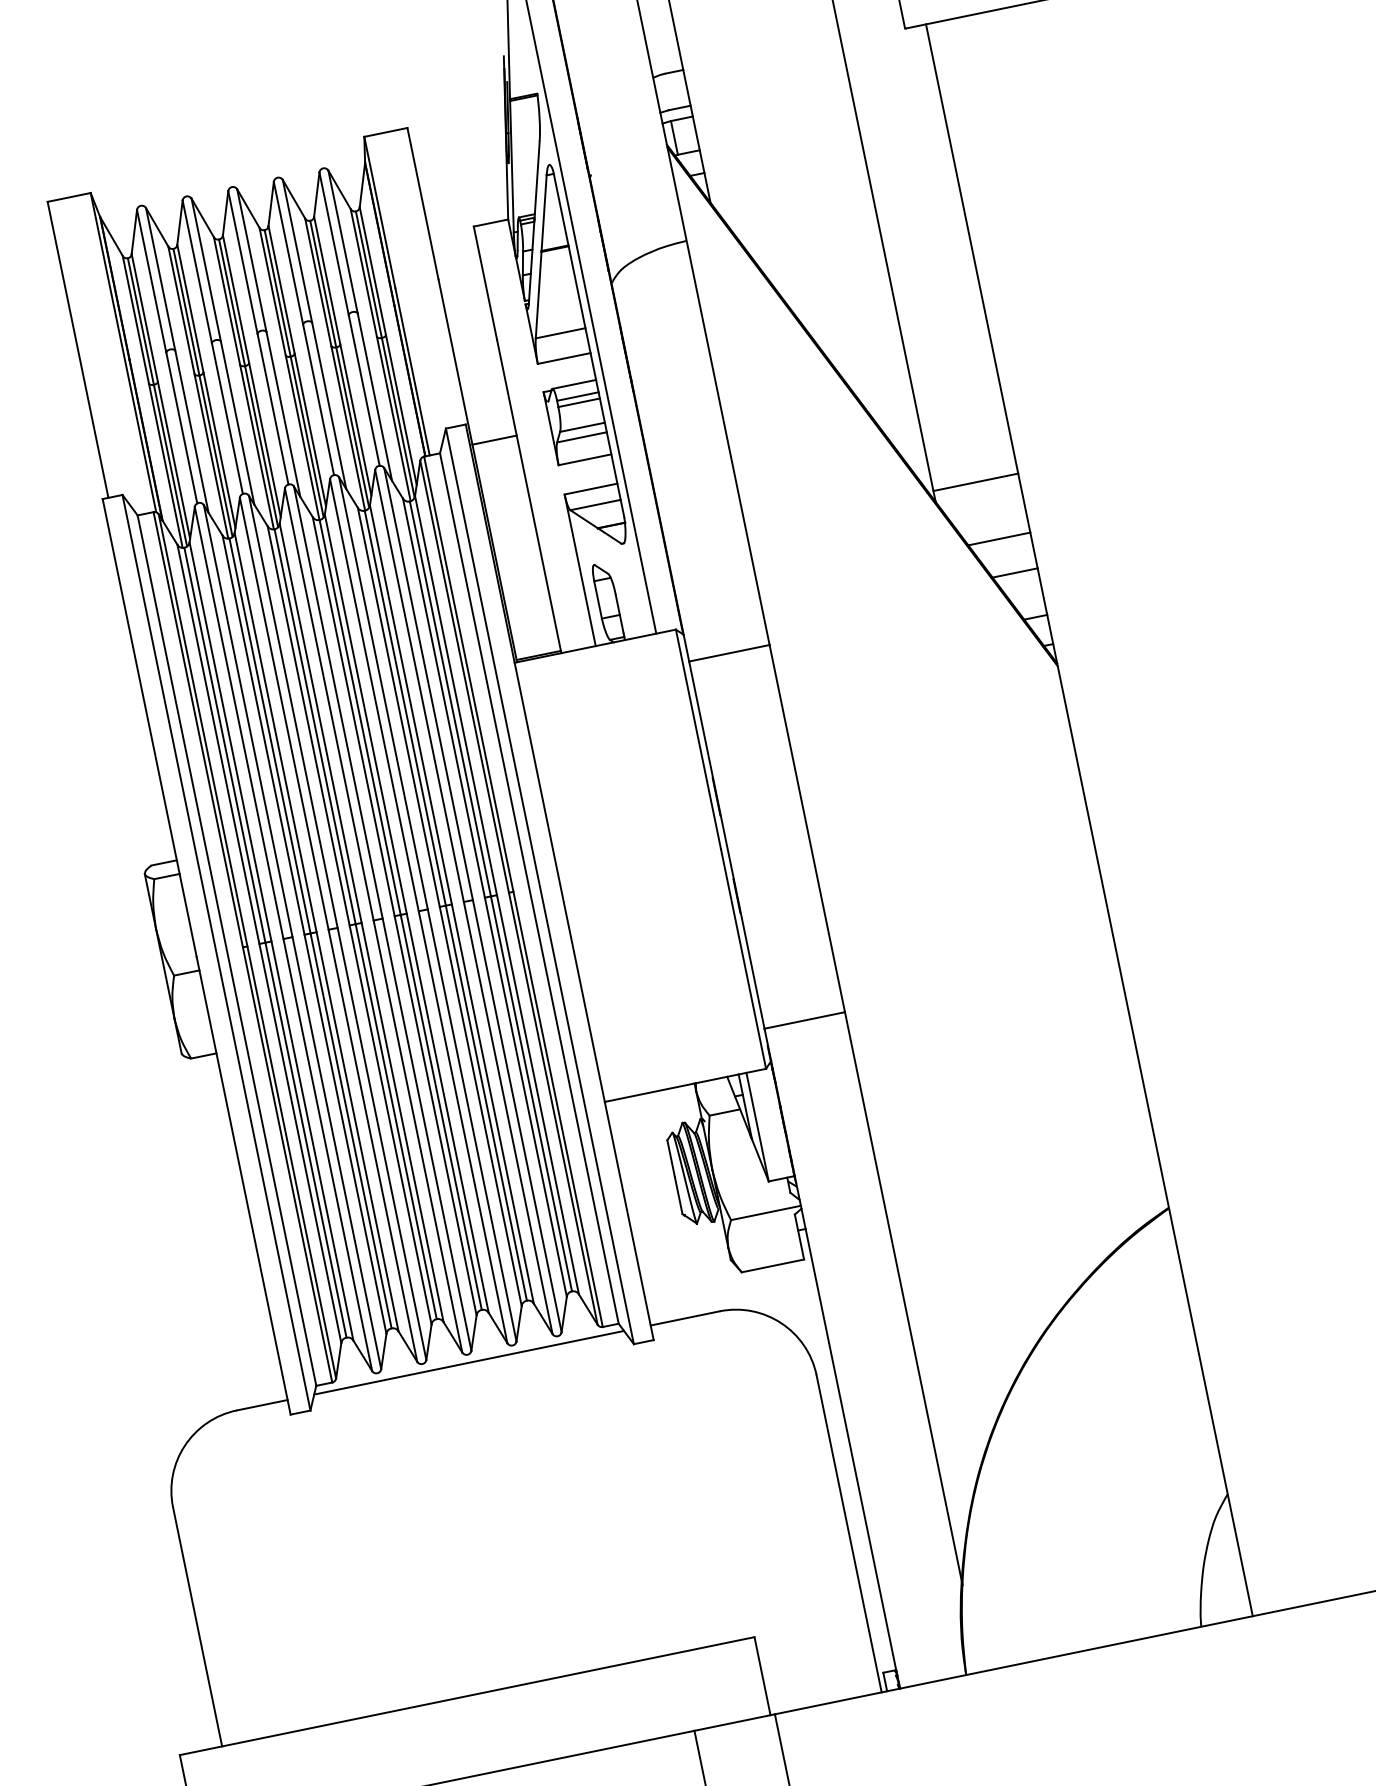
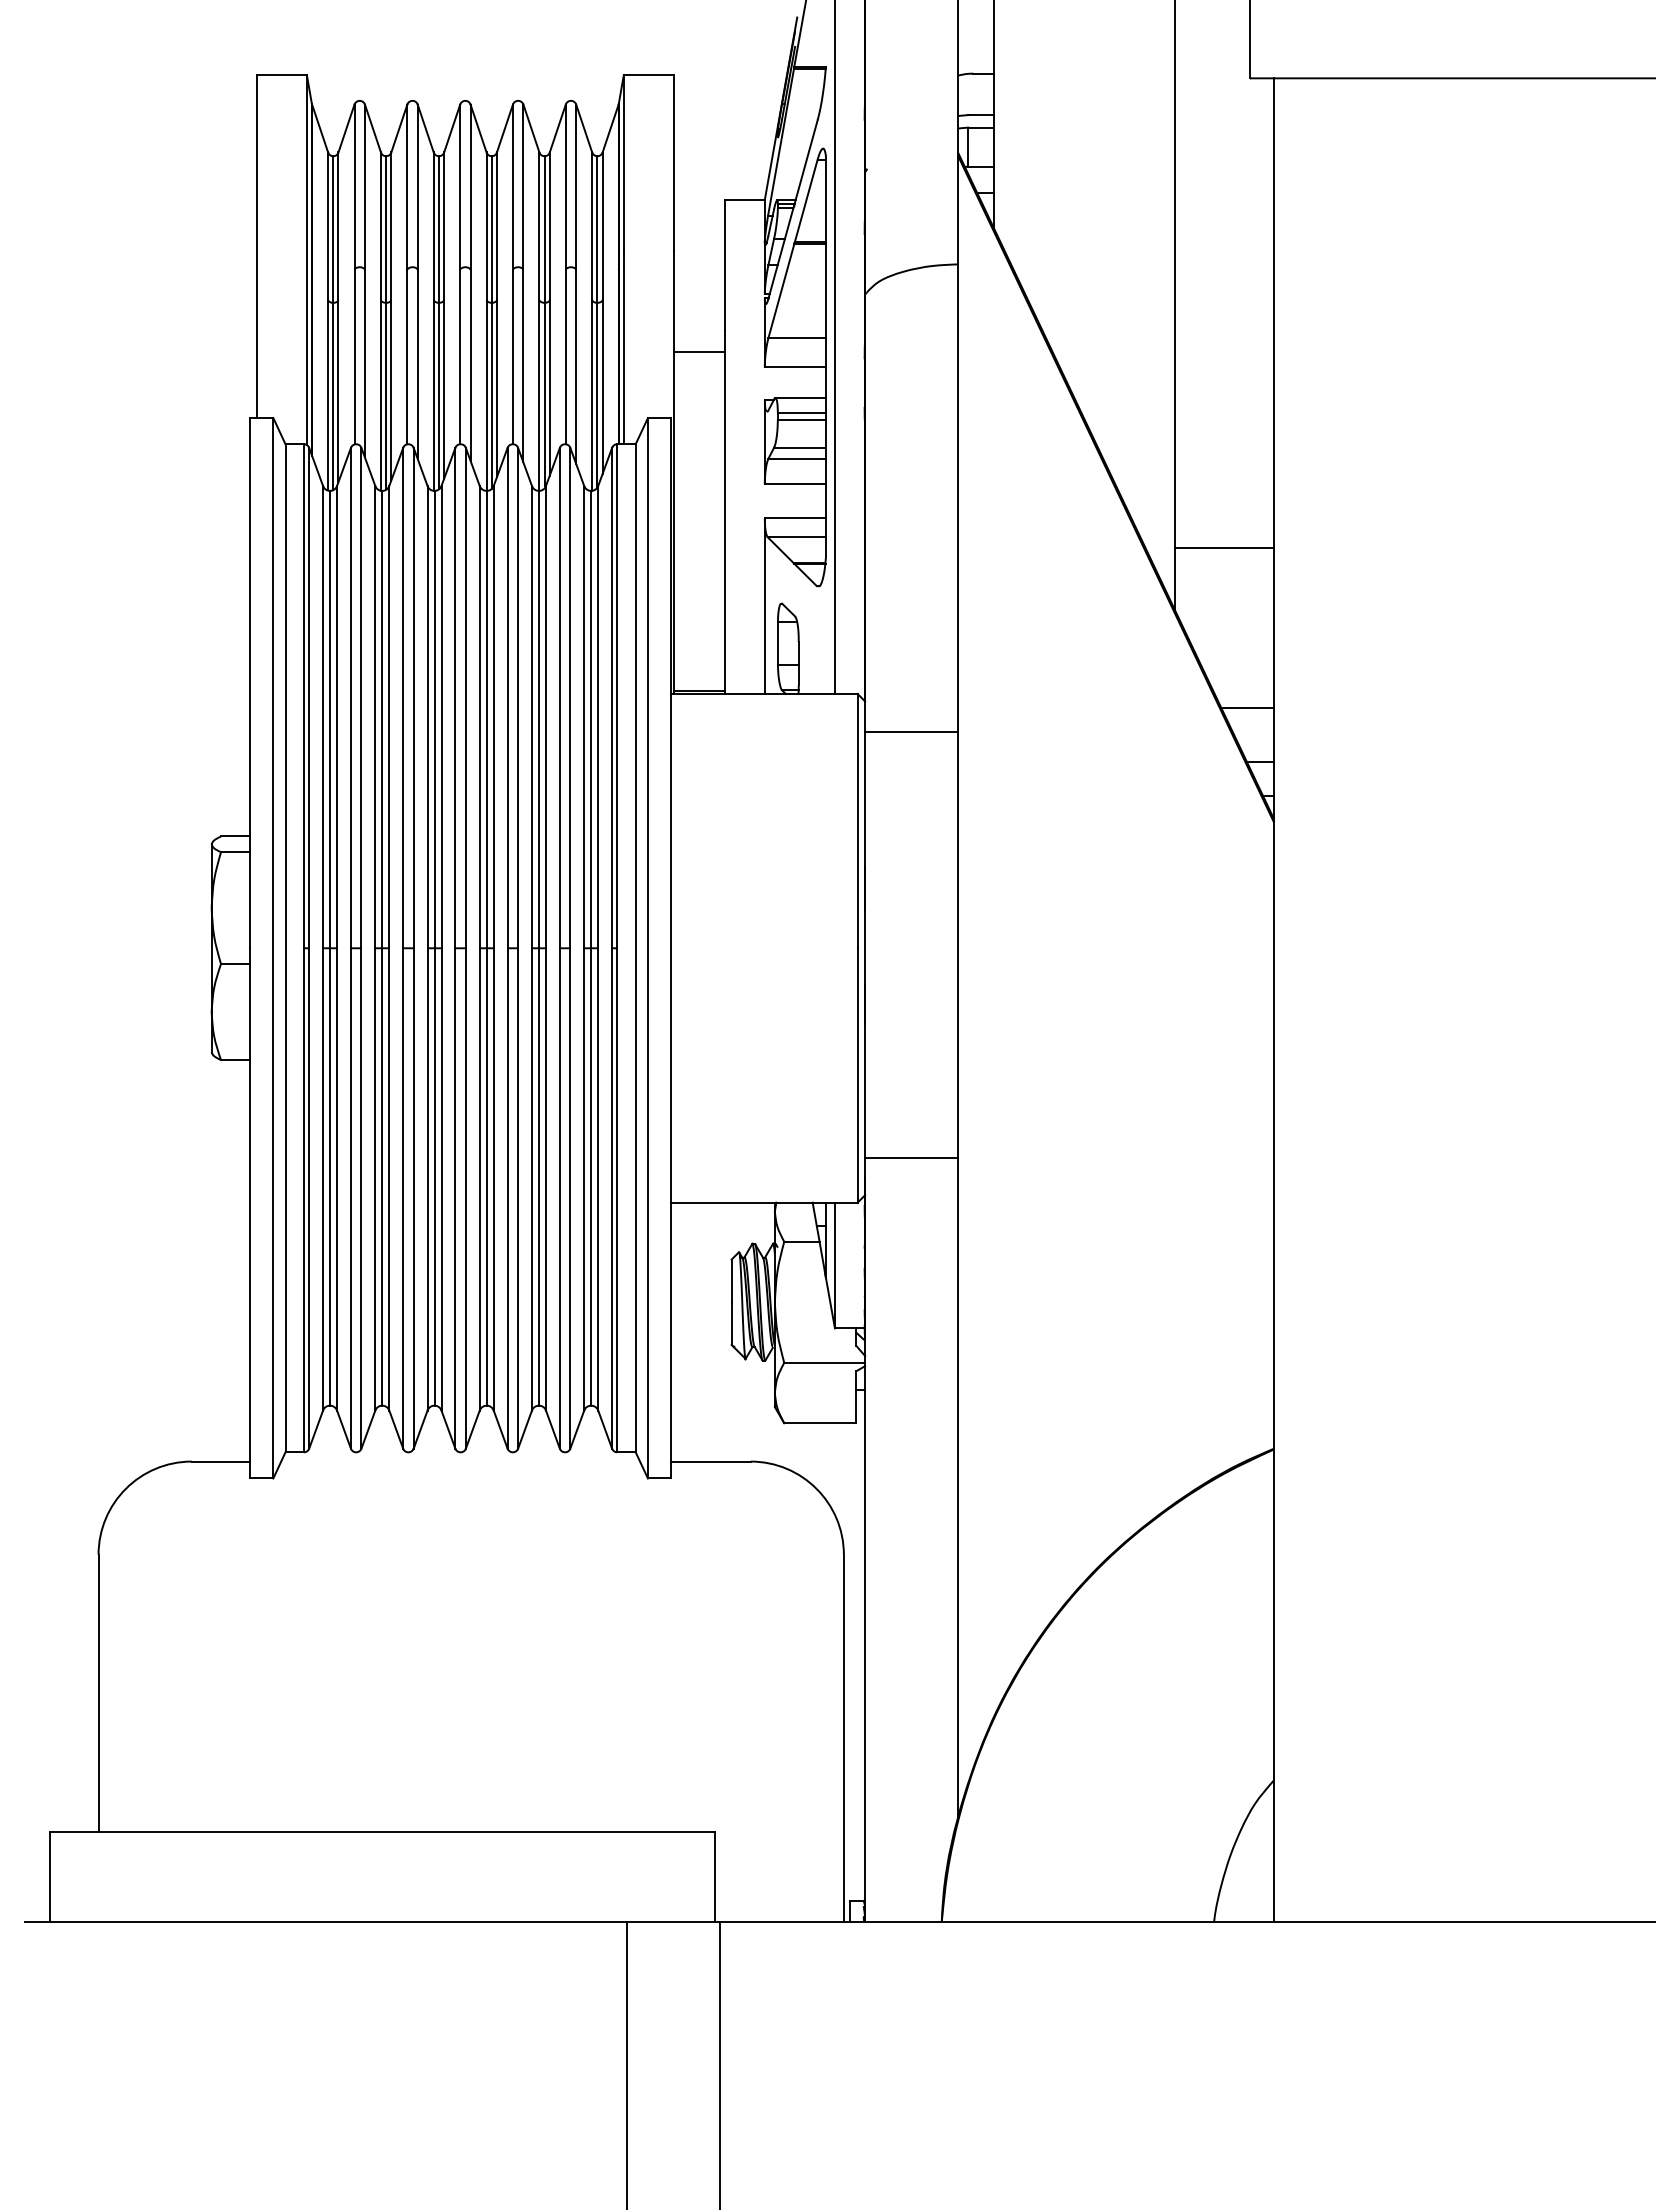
line: (494, 439) -> (699, 351), moved
line: (975, 482) -> (1224, 547), moved
line: (998, 538) -> (1237, 666), removed
line: (469, 1362) -> (460, 1461), removed

